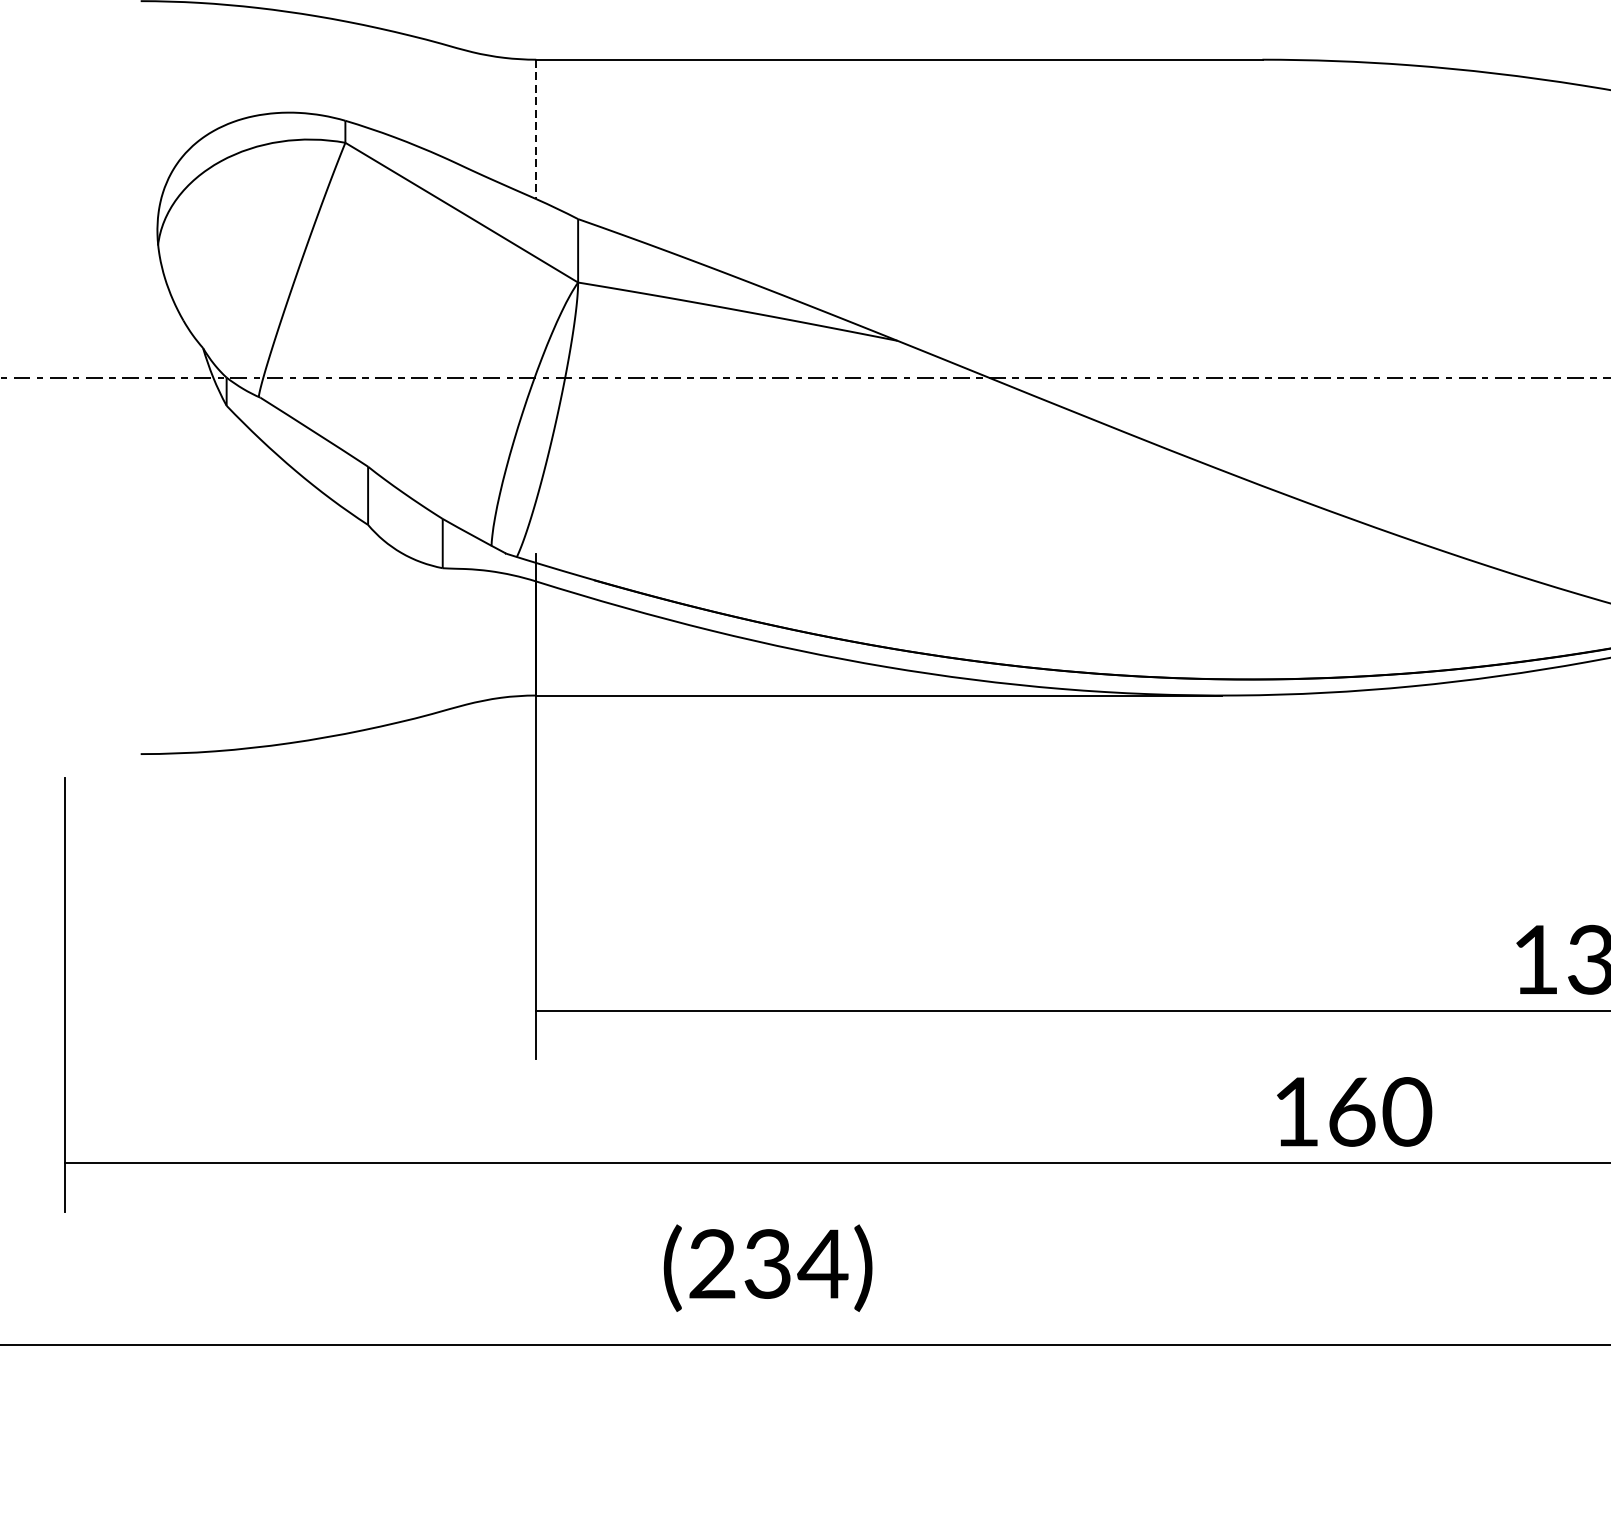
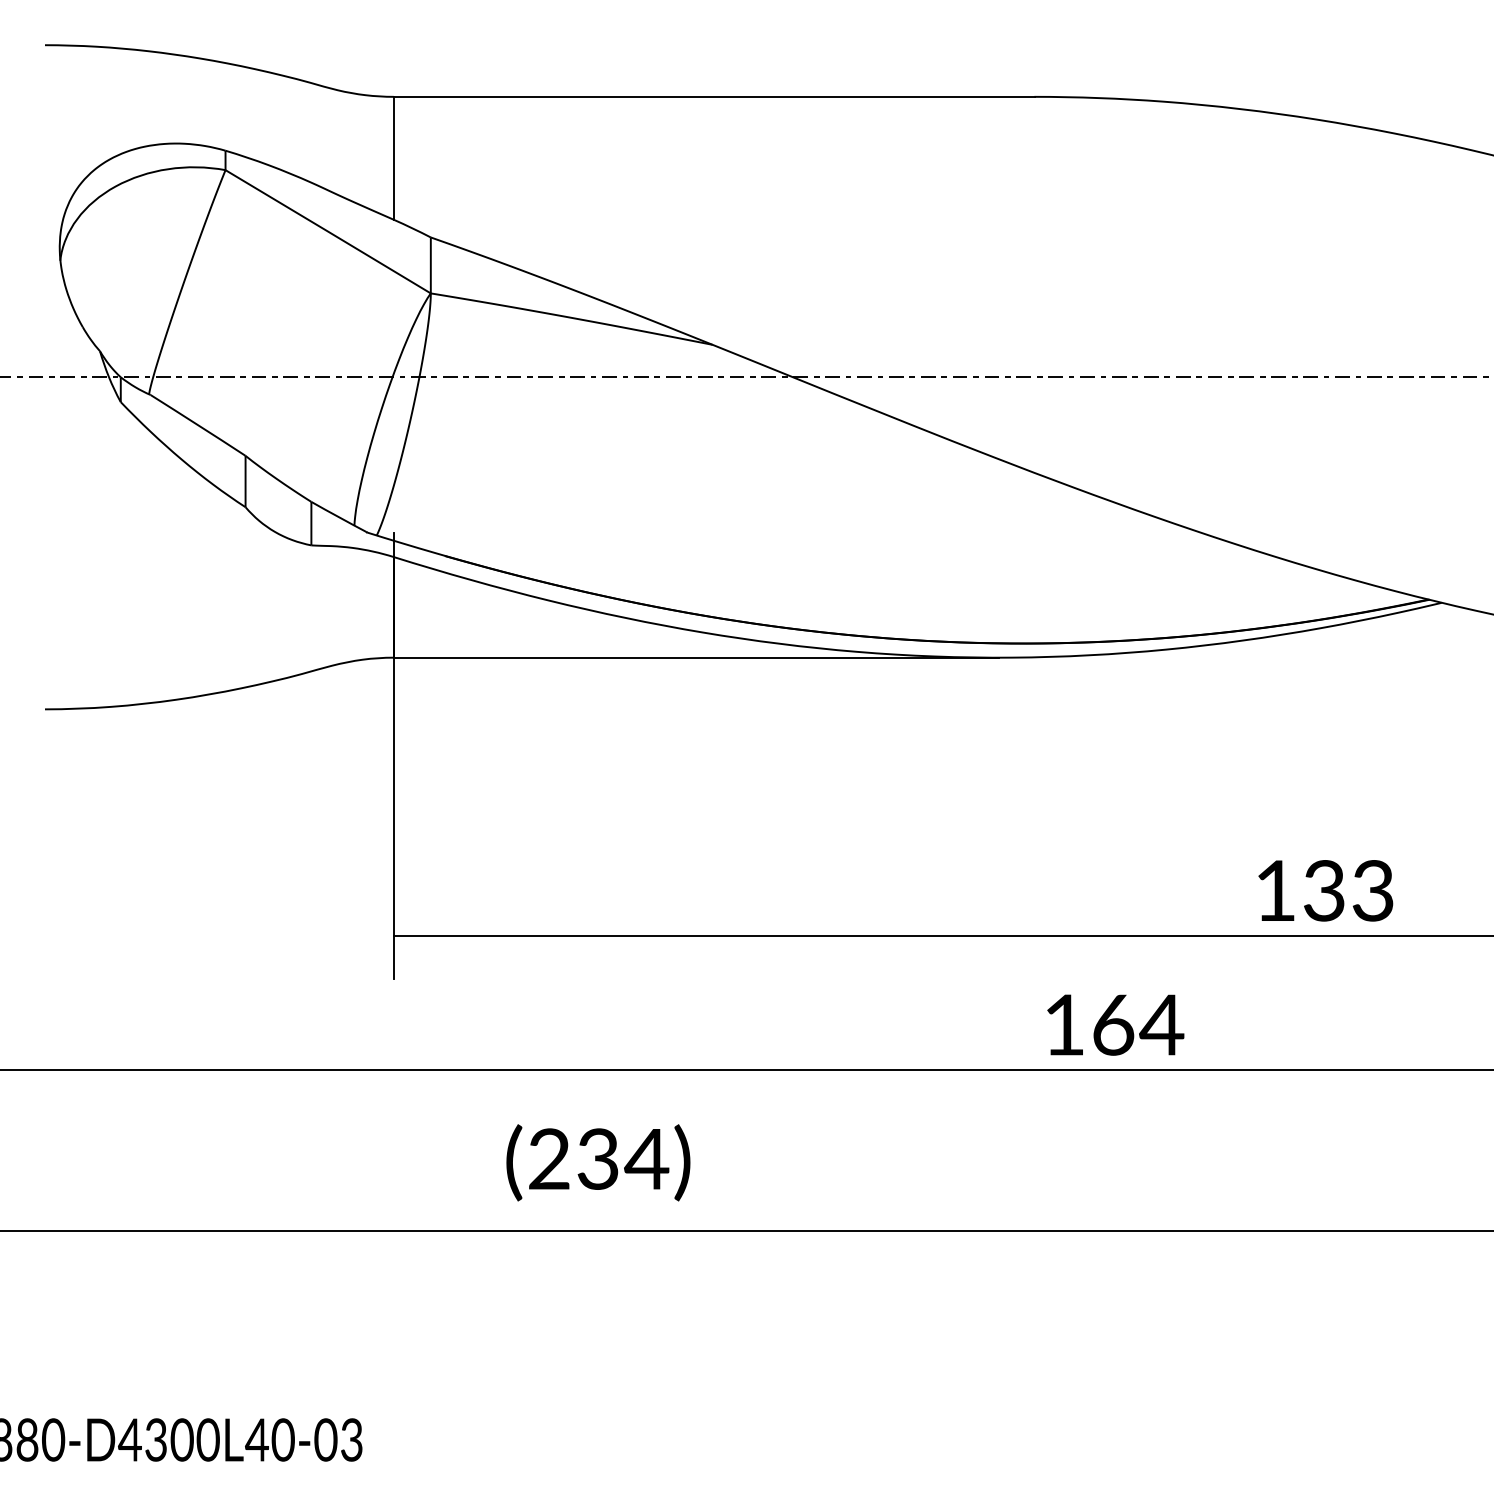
line: (535, 129) -> (393, 158), dashed -> solid
text: (1406, 1111) -> (1161, 1024), 160 -> 164

